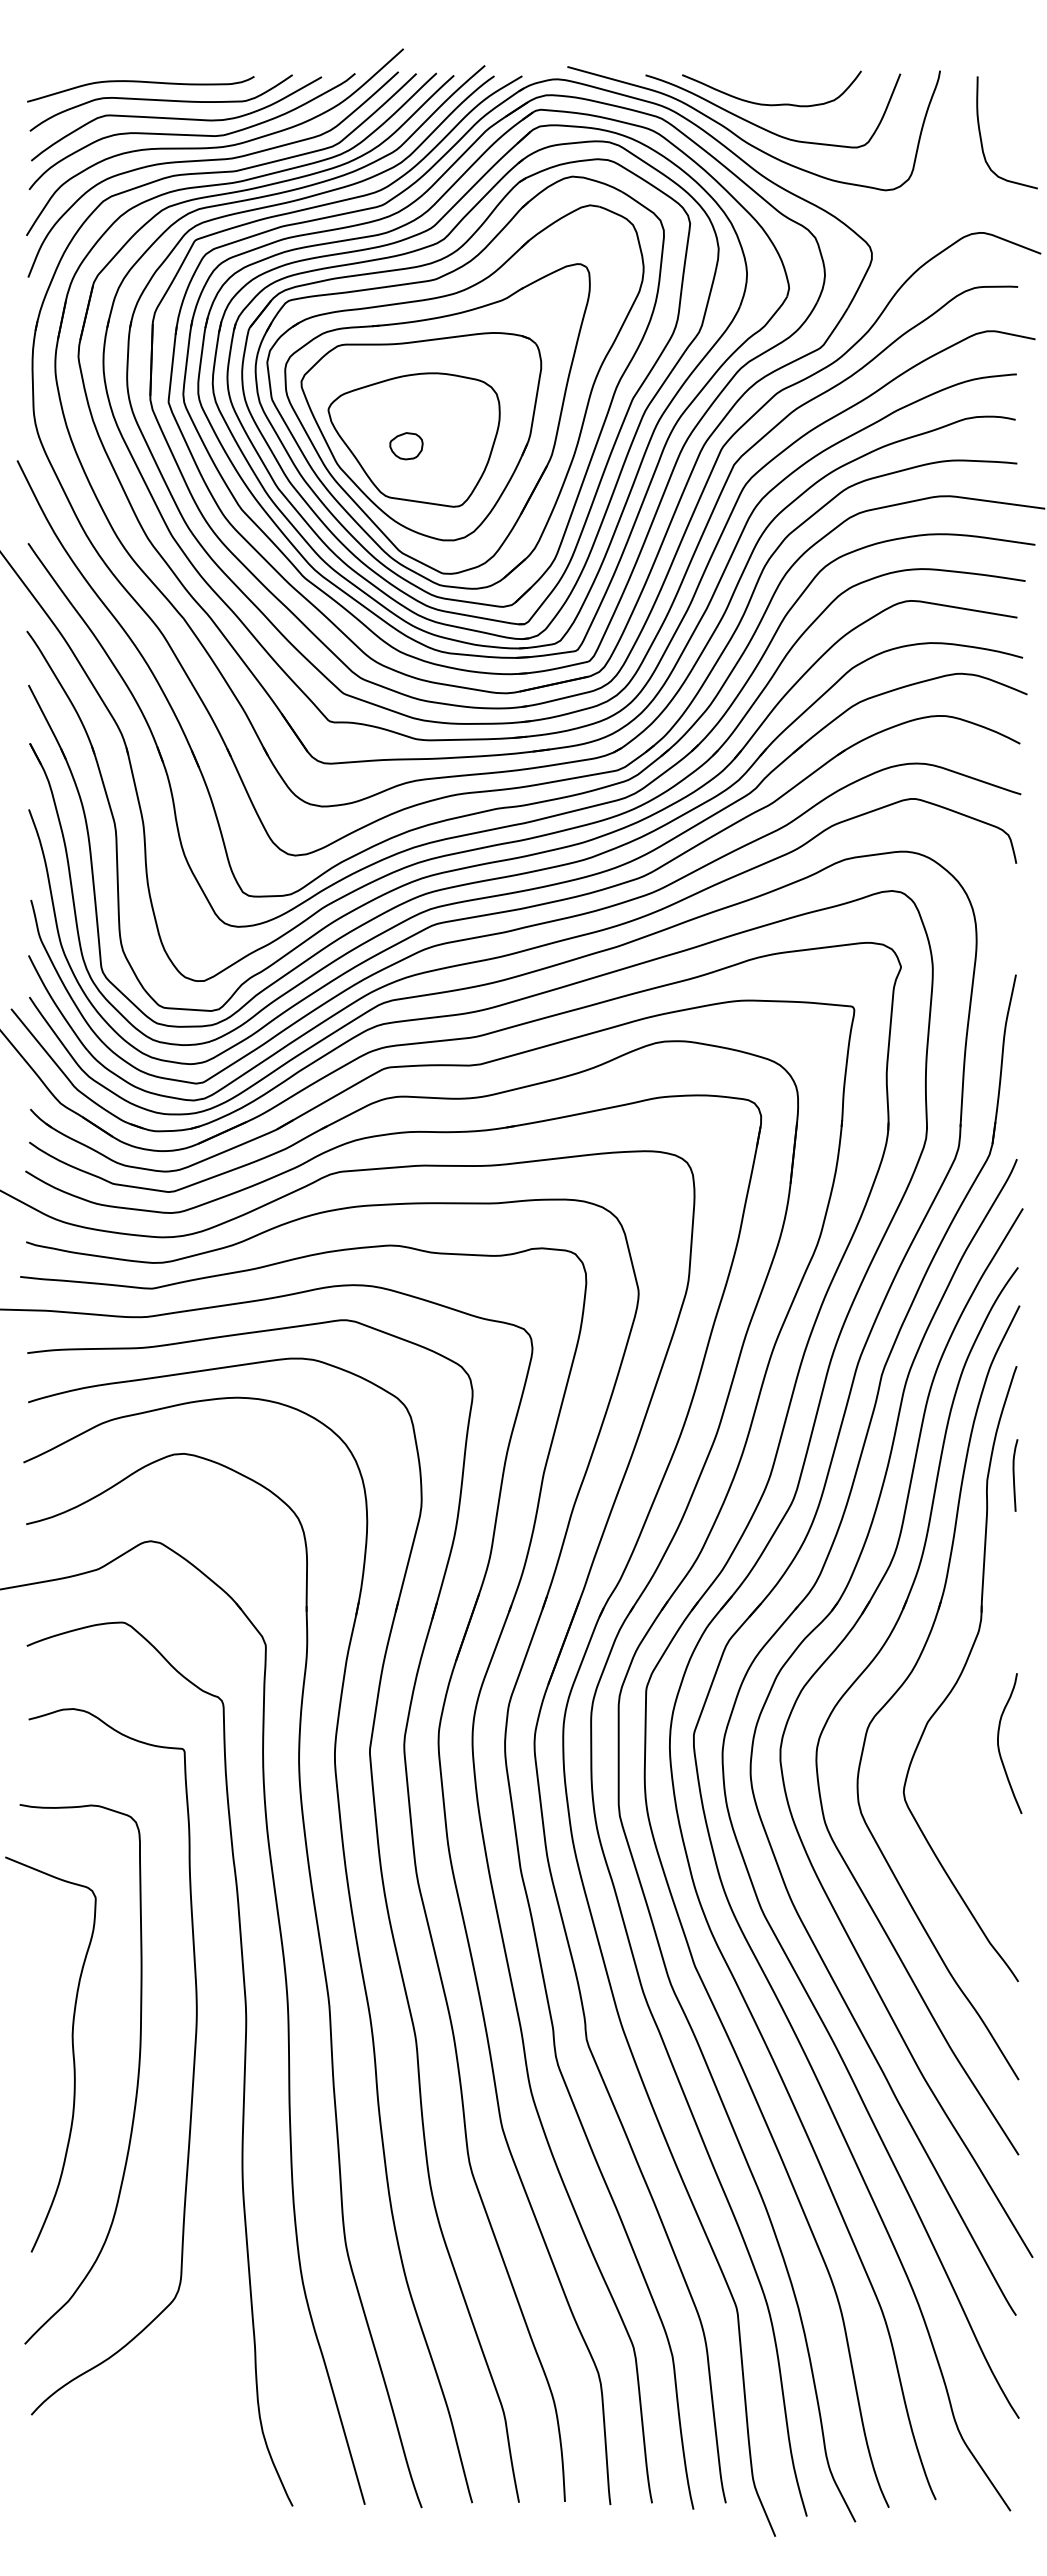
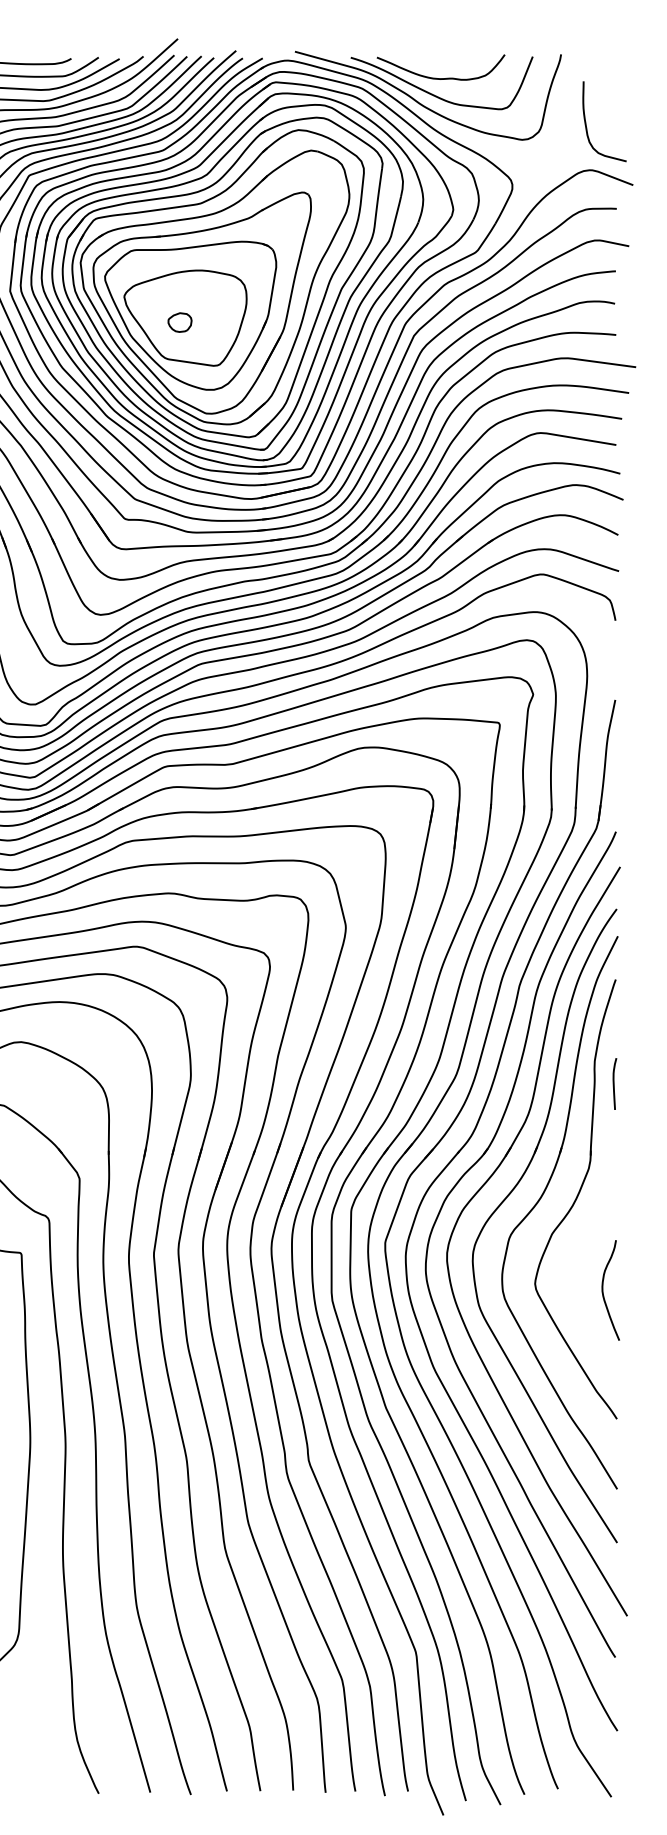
curve: (981, 135) -> (586, 123), moved
curve: (1014, 1475) -> (614, 1084), moved
curve: (999, 1745) -> (603, 1291), moved

